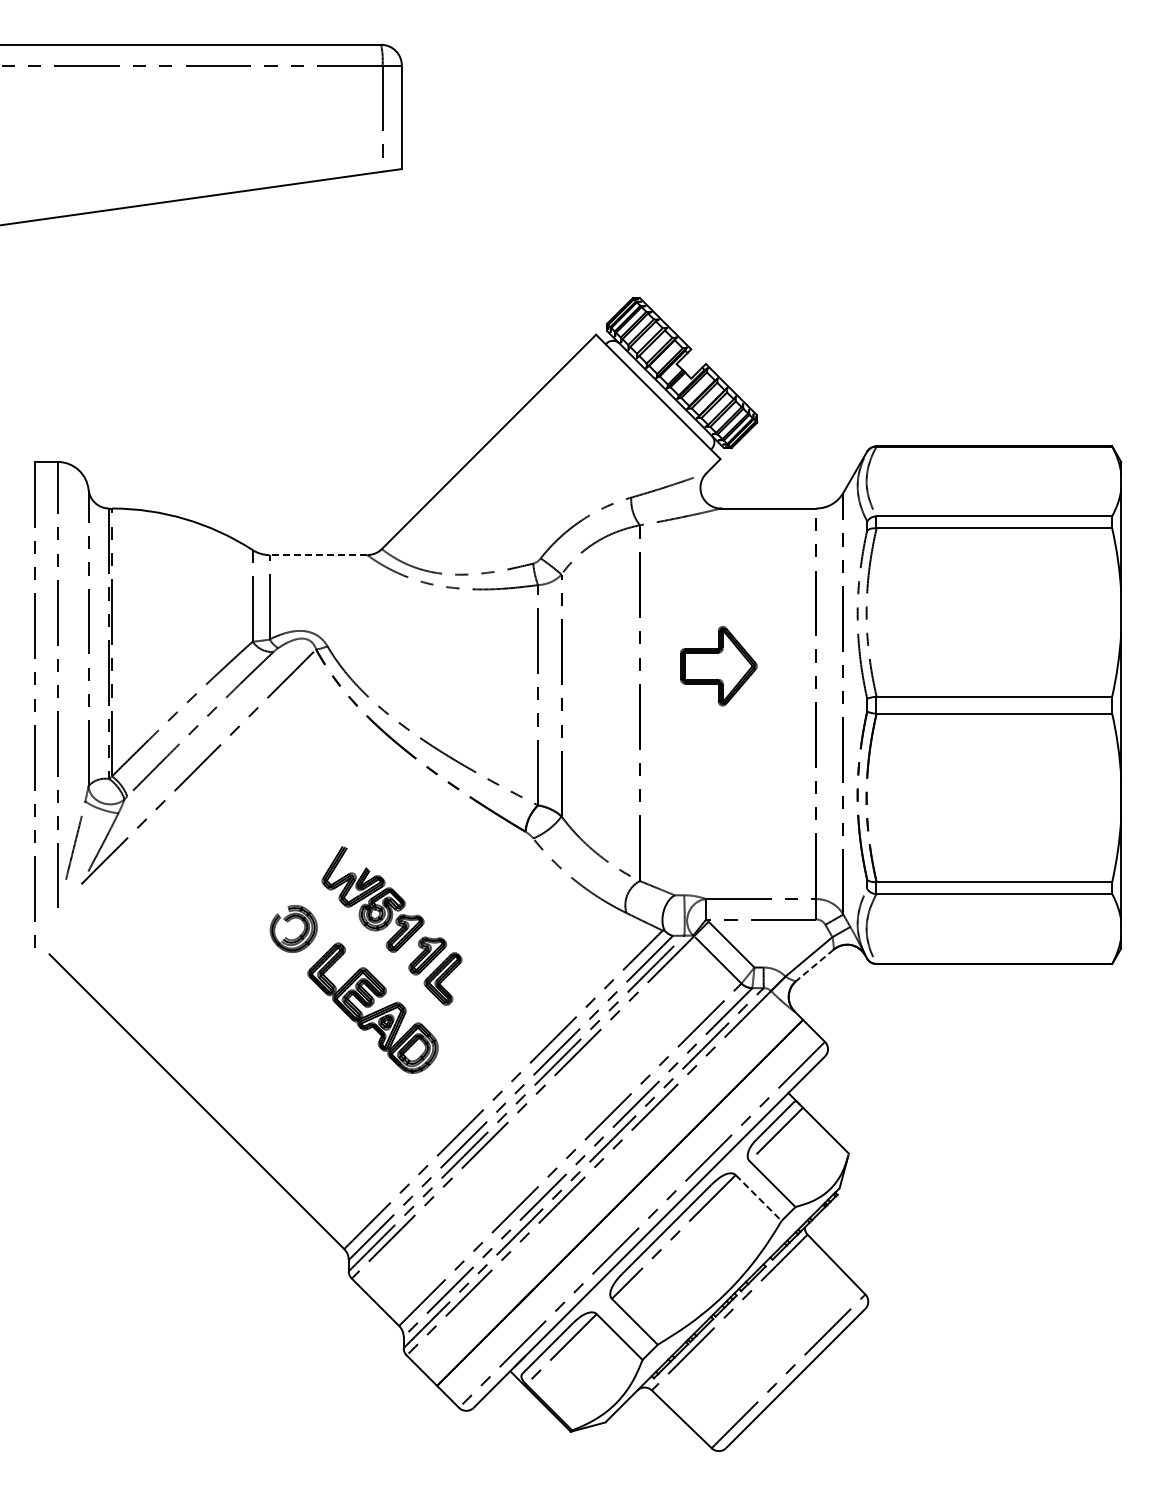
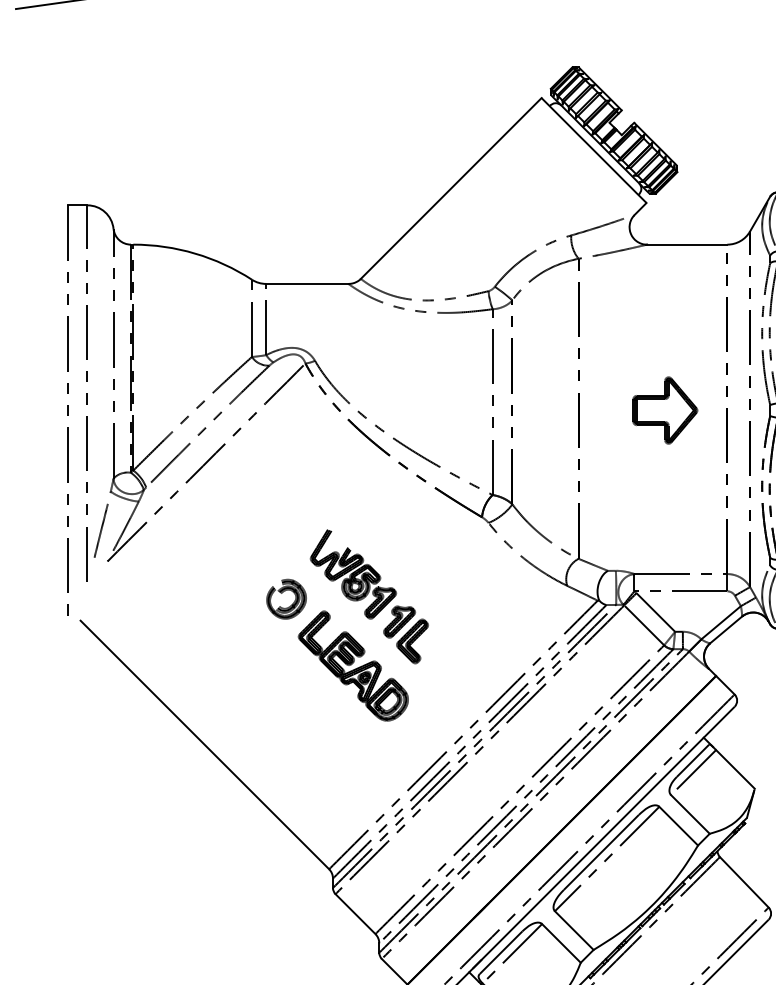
line: (318, 555) -> (307, 284), dashed -> solid
part: (718, 665) -> (665, 409), moved
line: (814, 965) -> (725, 630), dashed -> solid
line: (759, 1198) -> (679, 826), dashed -> solid

